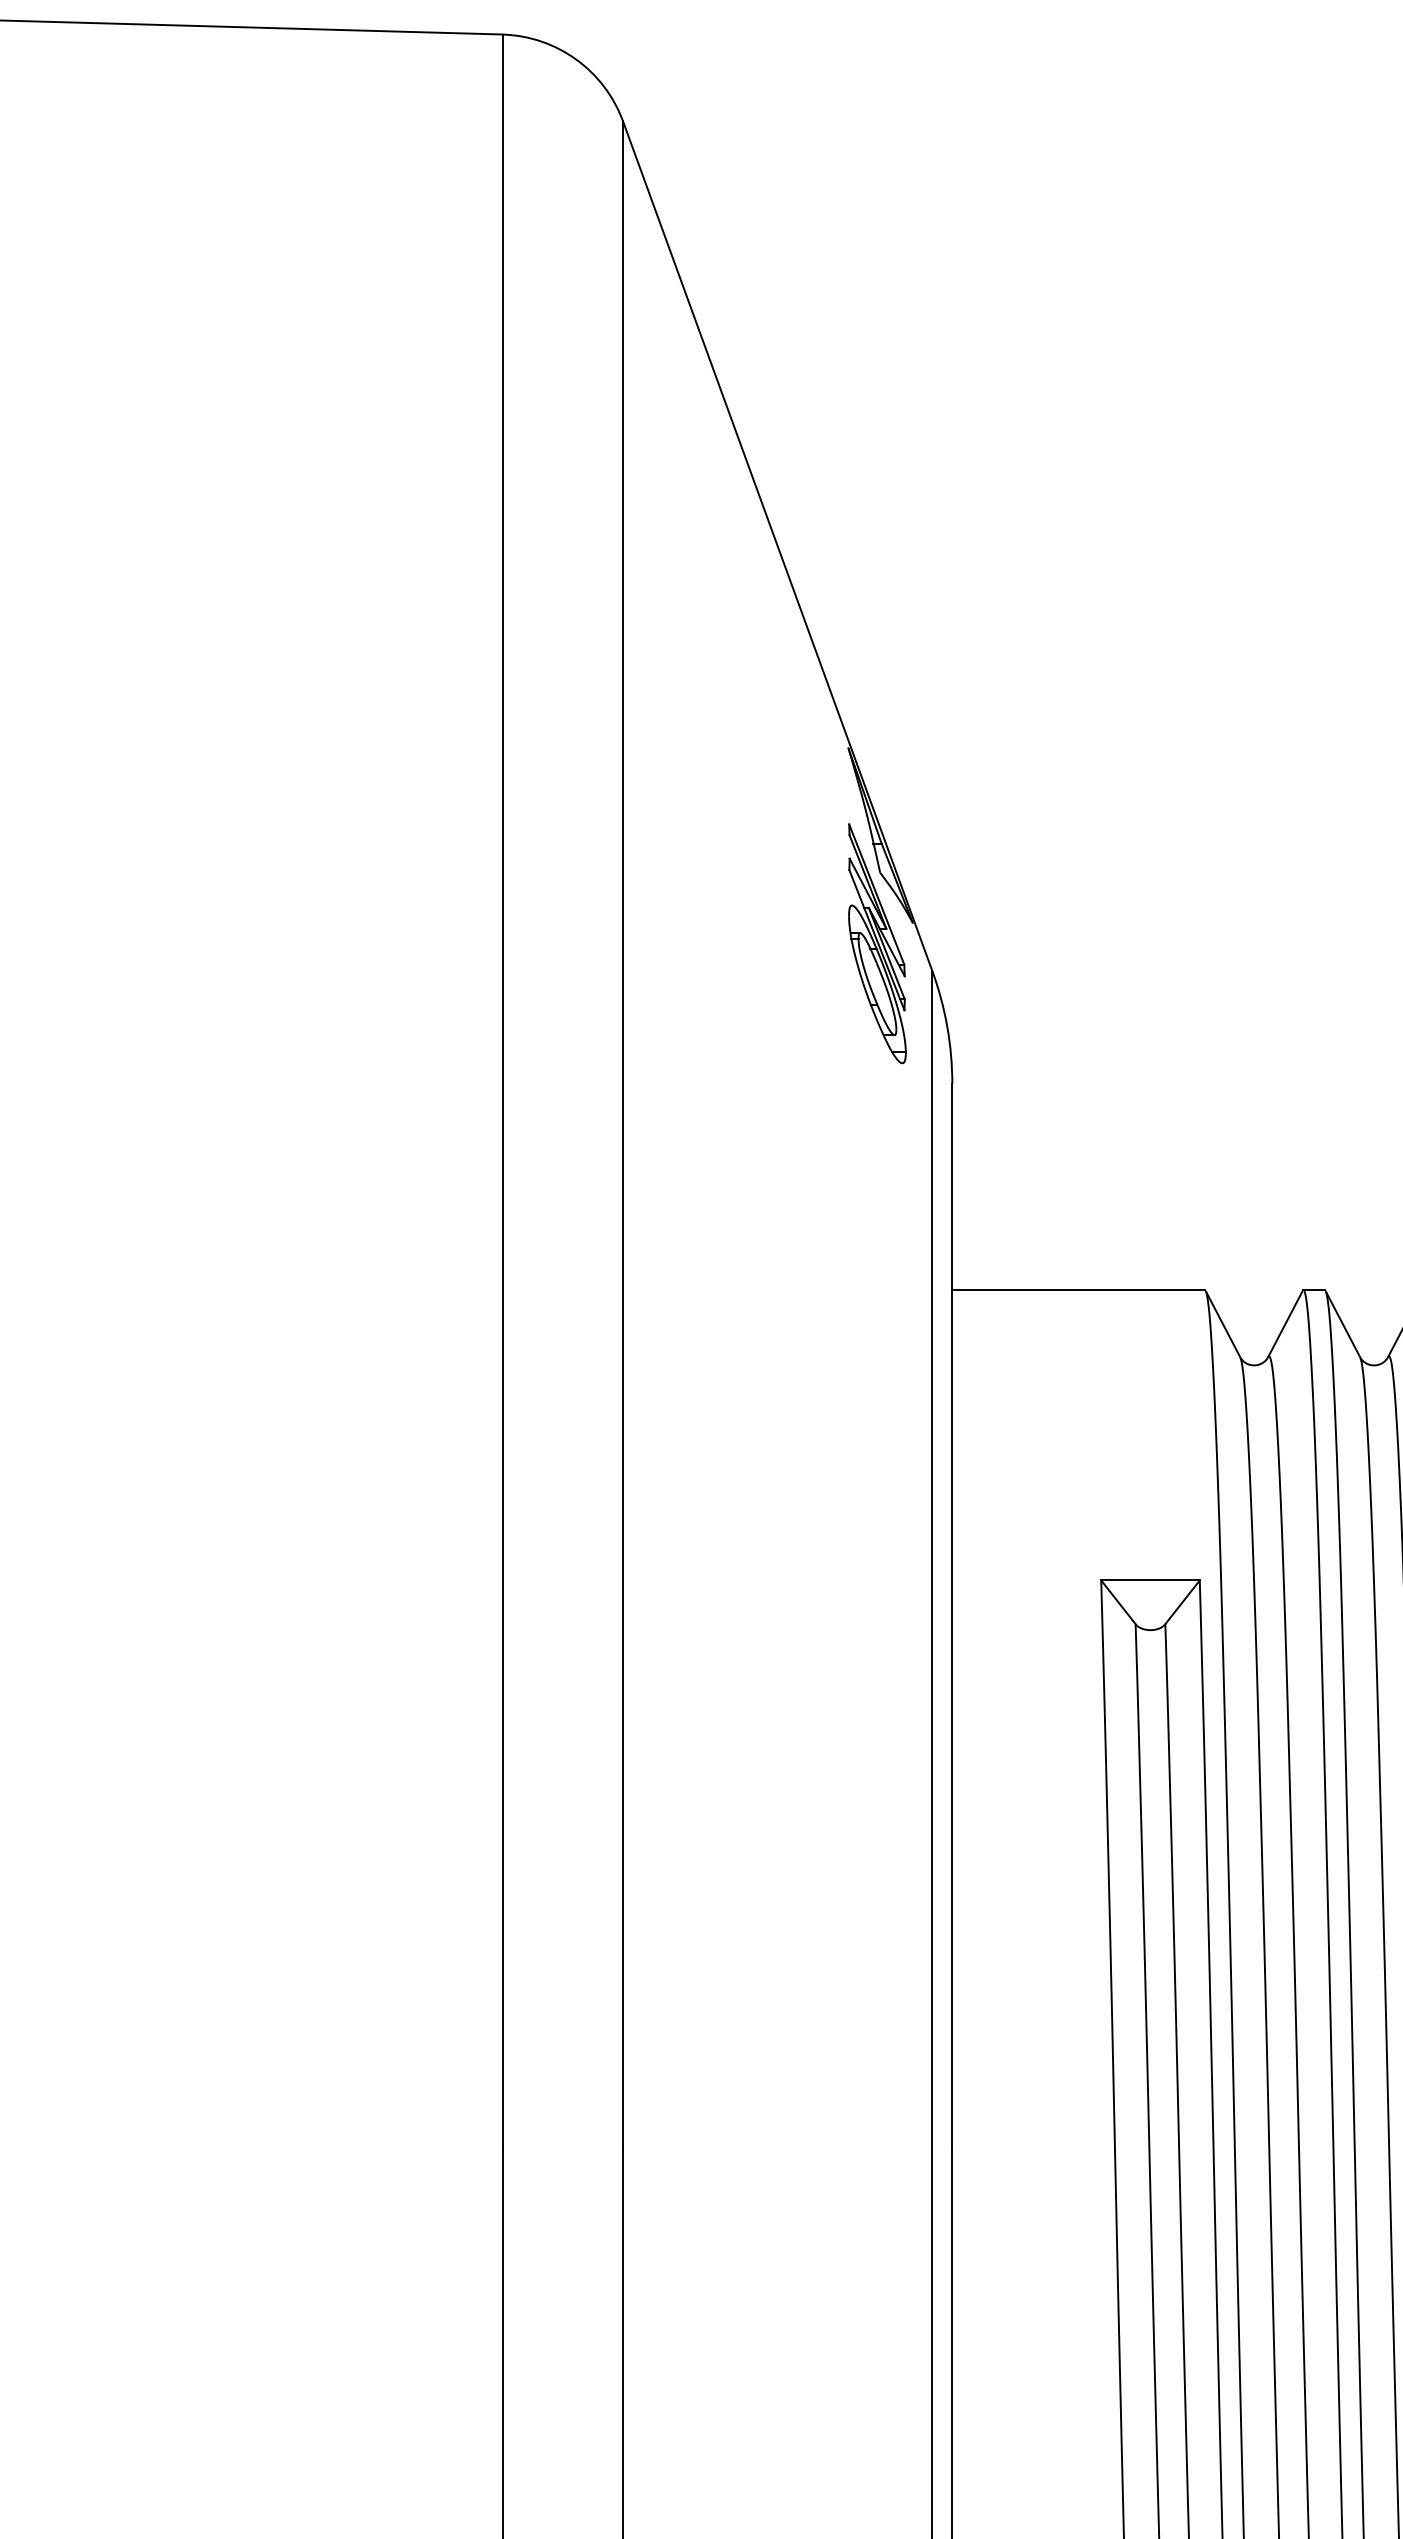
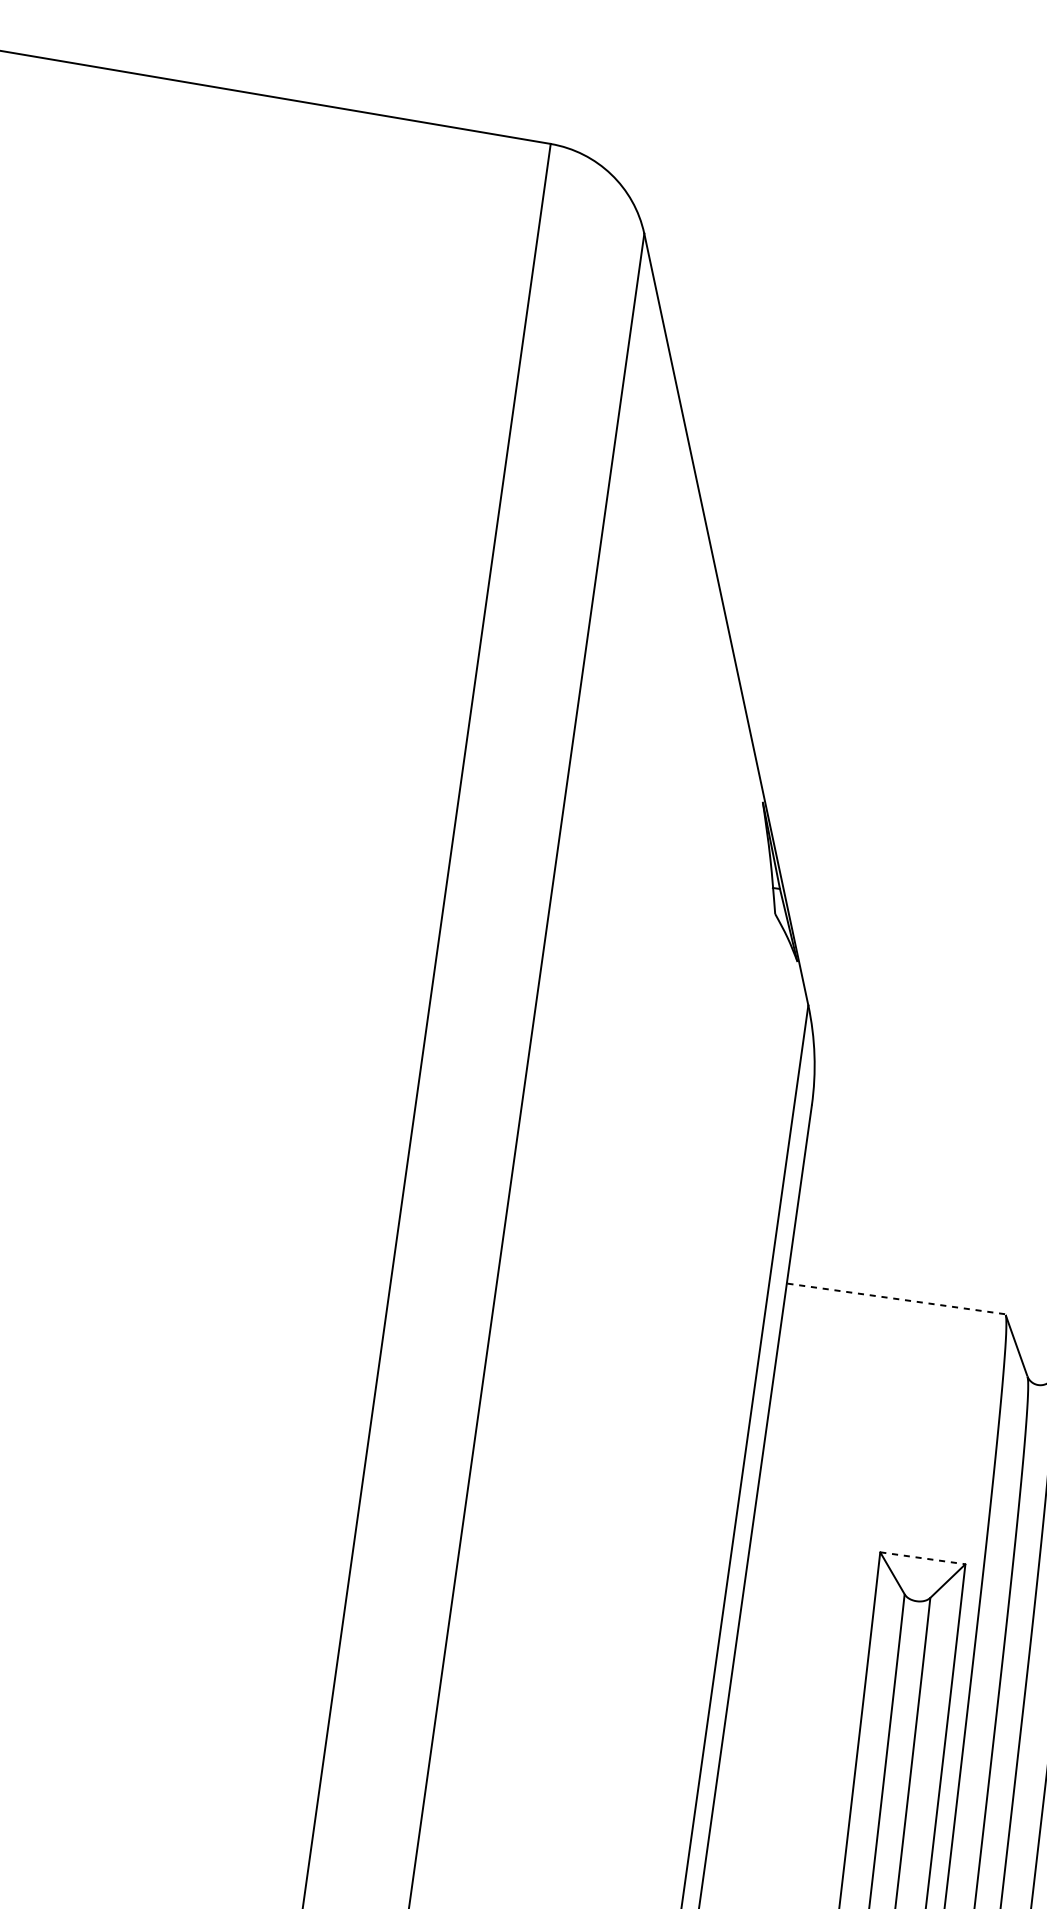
part: (877, 943) -> (764, 974), removed
line: (1078, 1290) -> (895, 1299), solid -> dashed
line: (1151, 1580) -> (923, 1558), solid -> dashed

